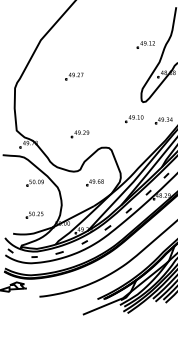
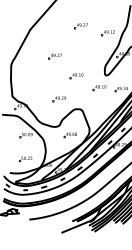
part: (109, 35) -> (81, 26), added
part: (103, 103) -> (76, 76), added

